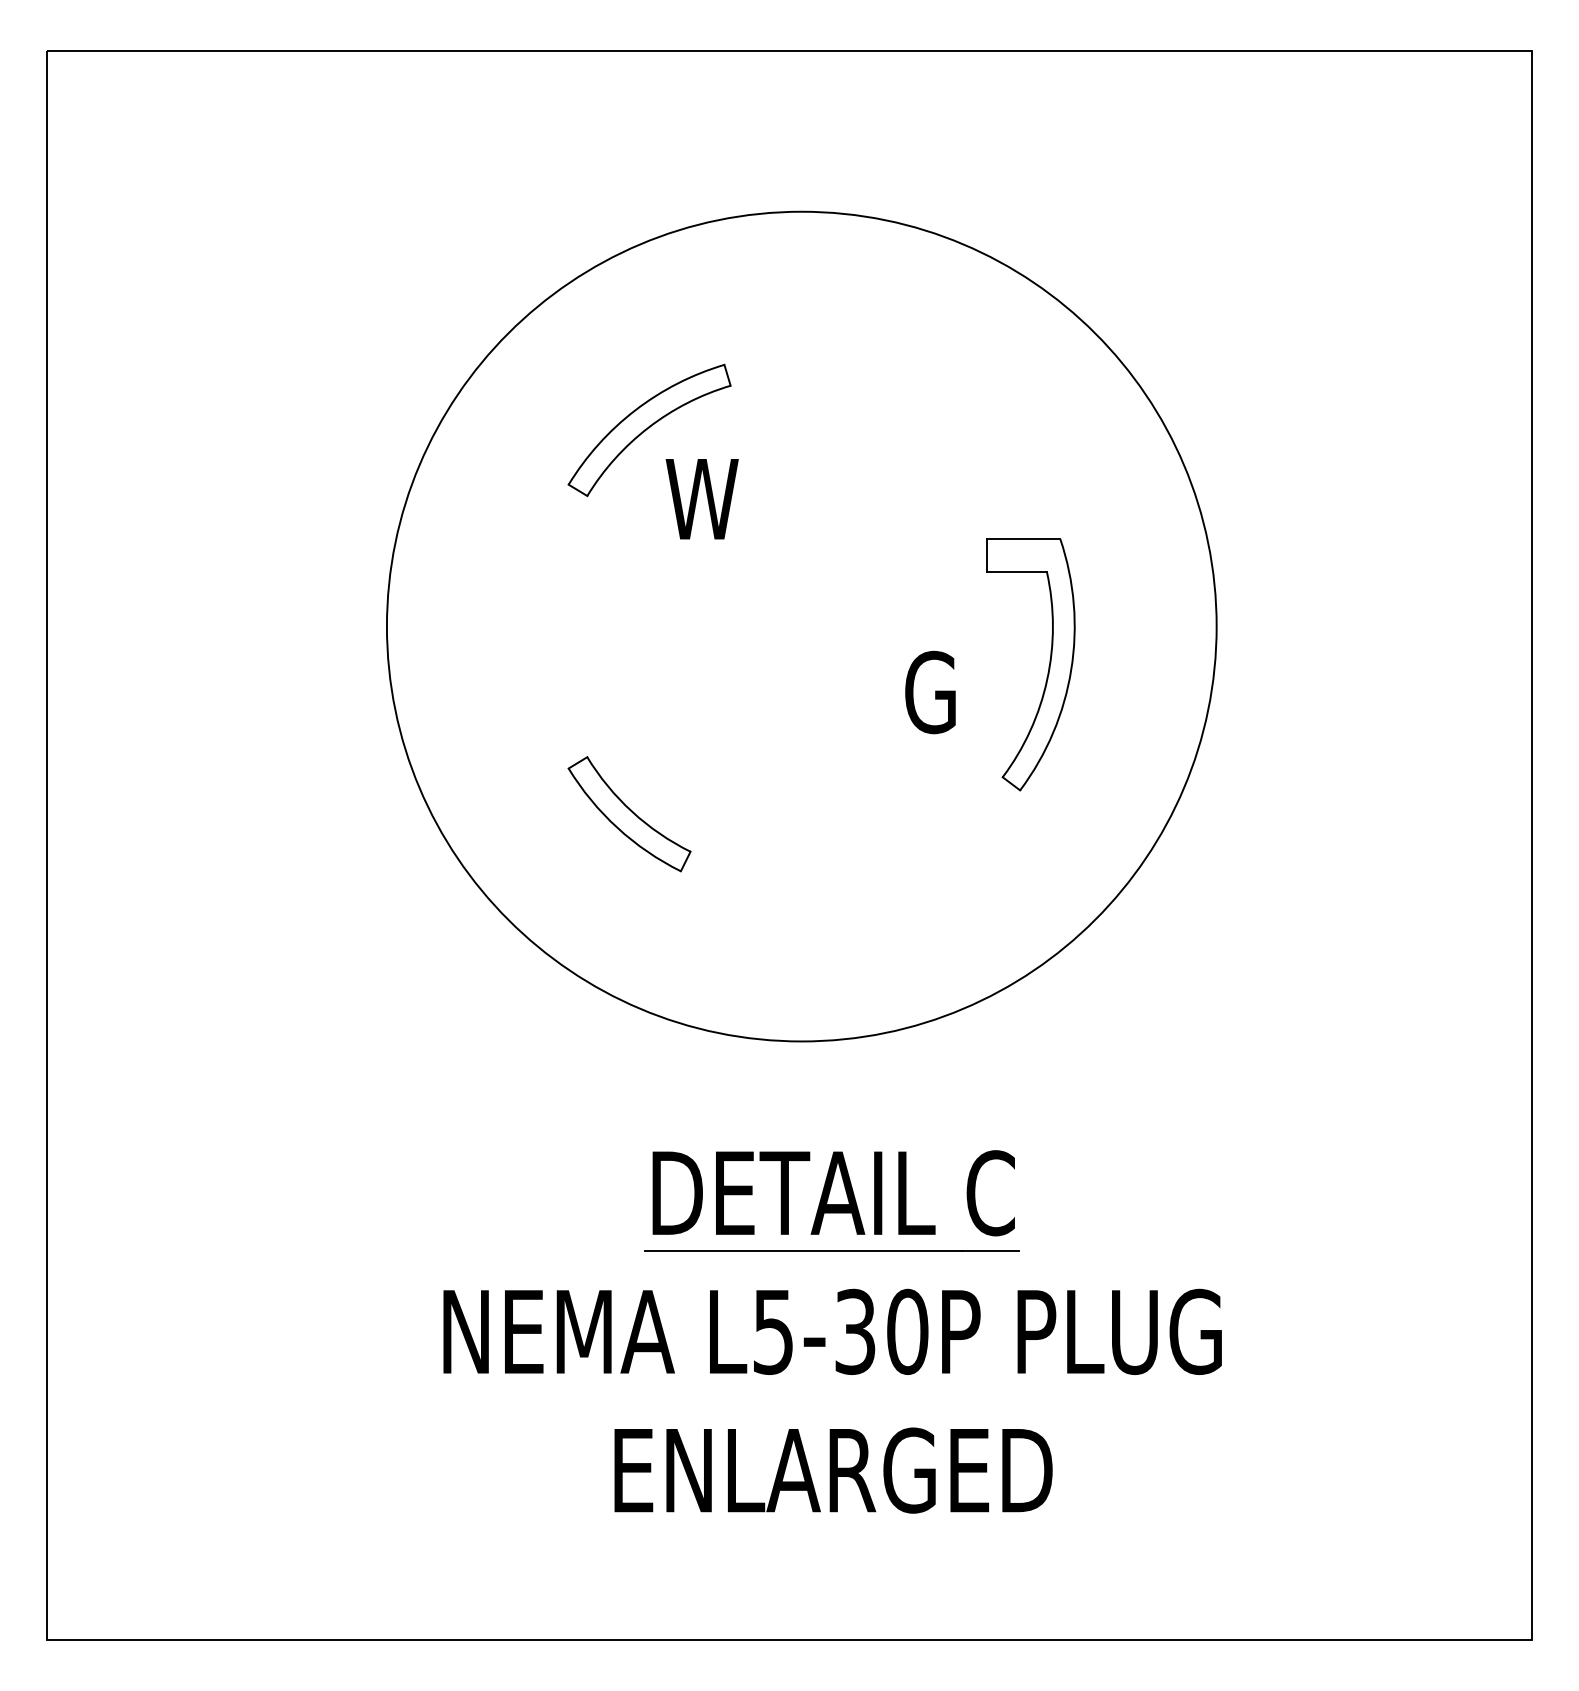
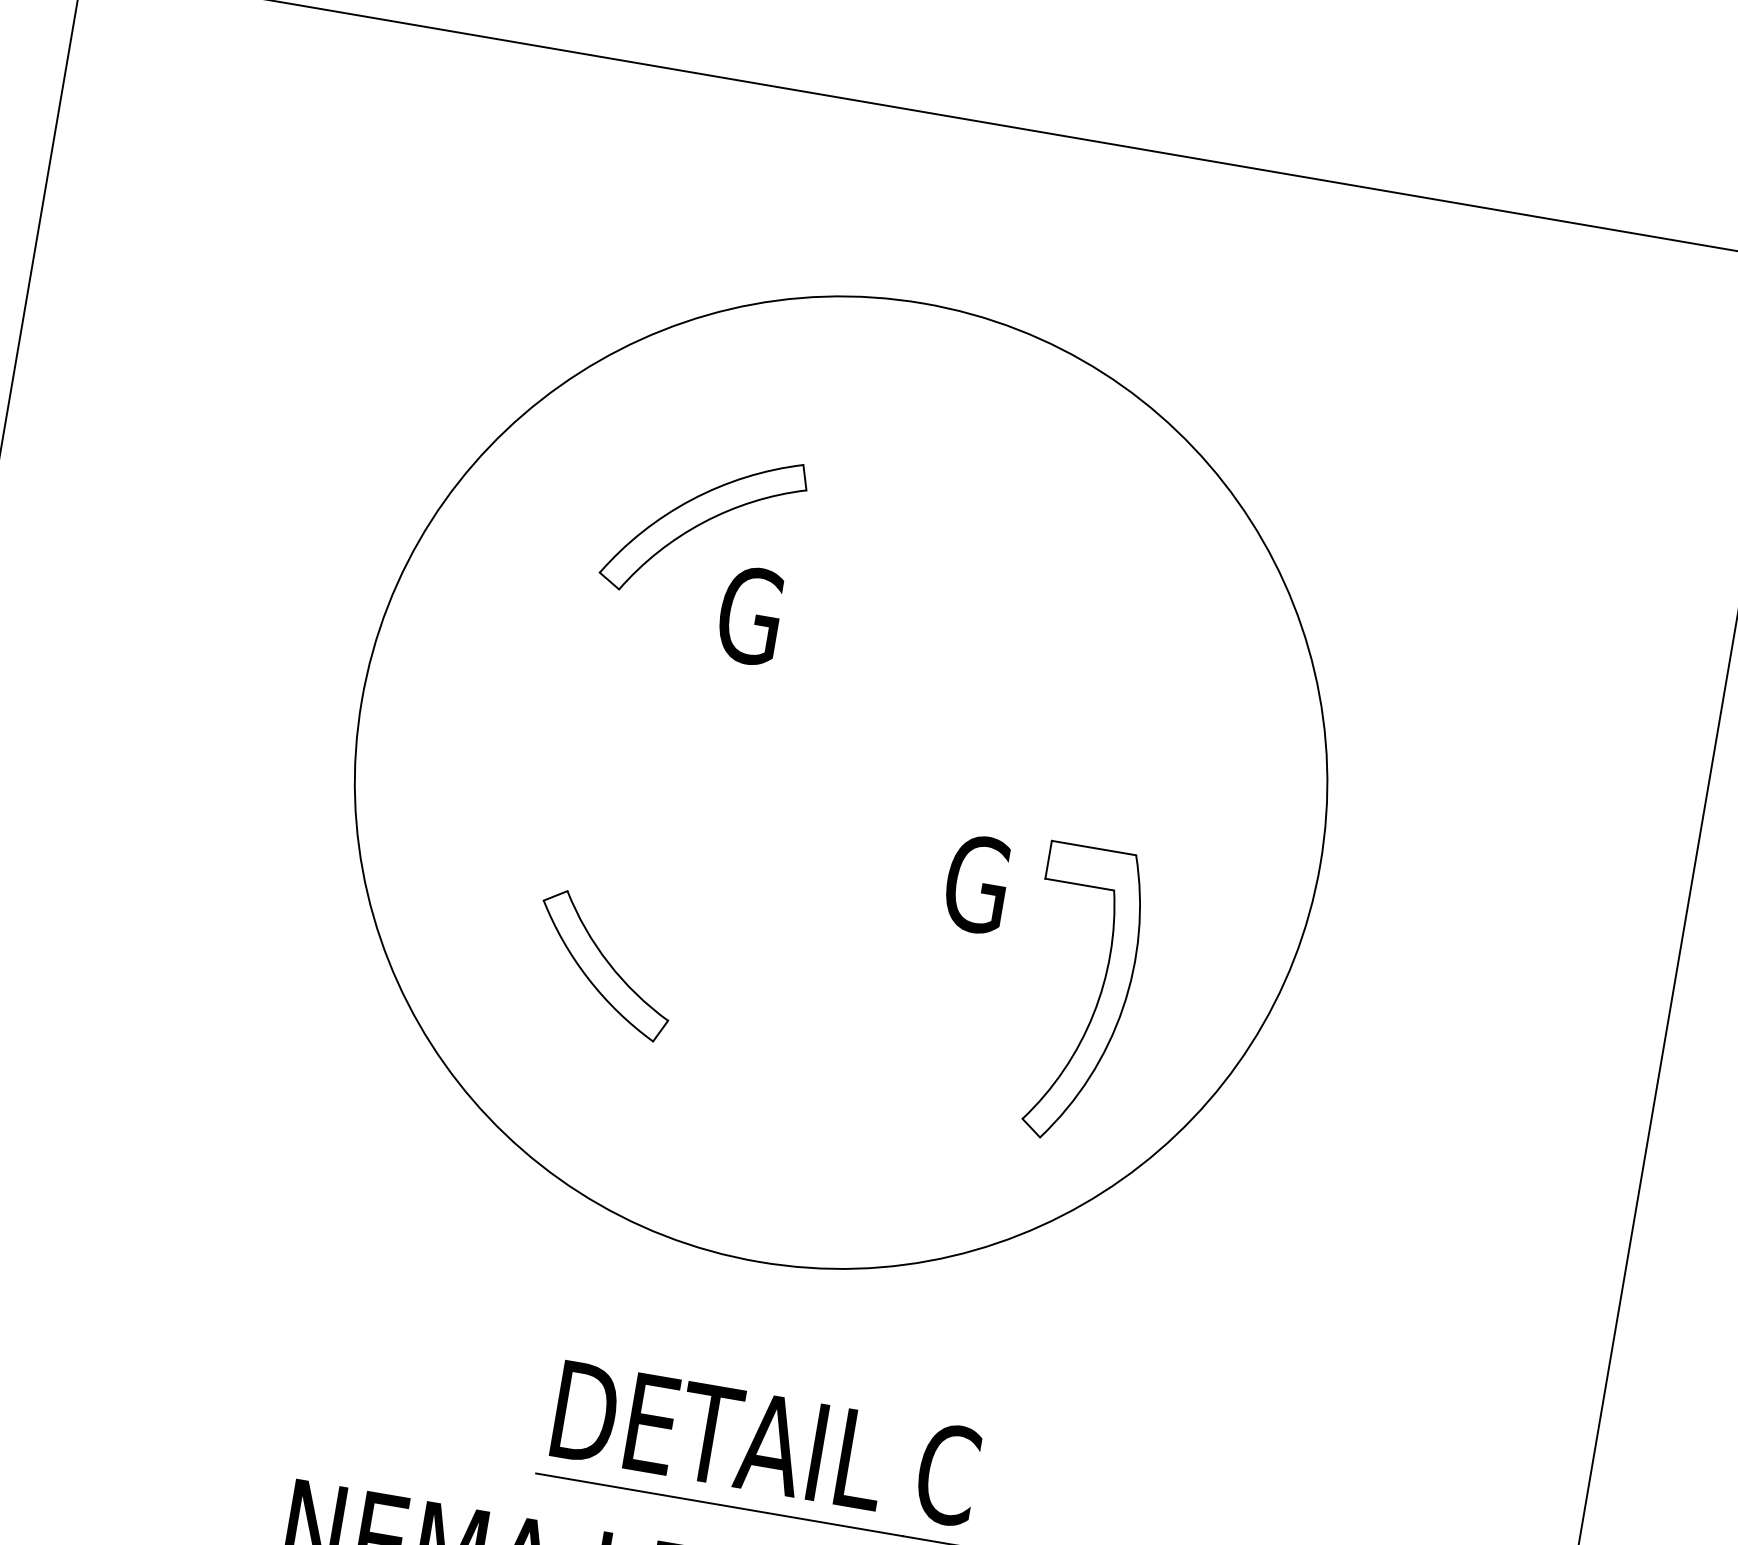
text: (701, 498) -> (750, 614), W -> G
part: (1048, 666) -> (1097, 999), moved

